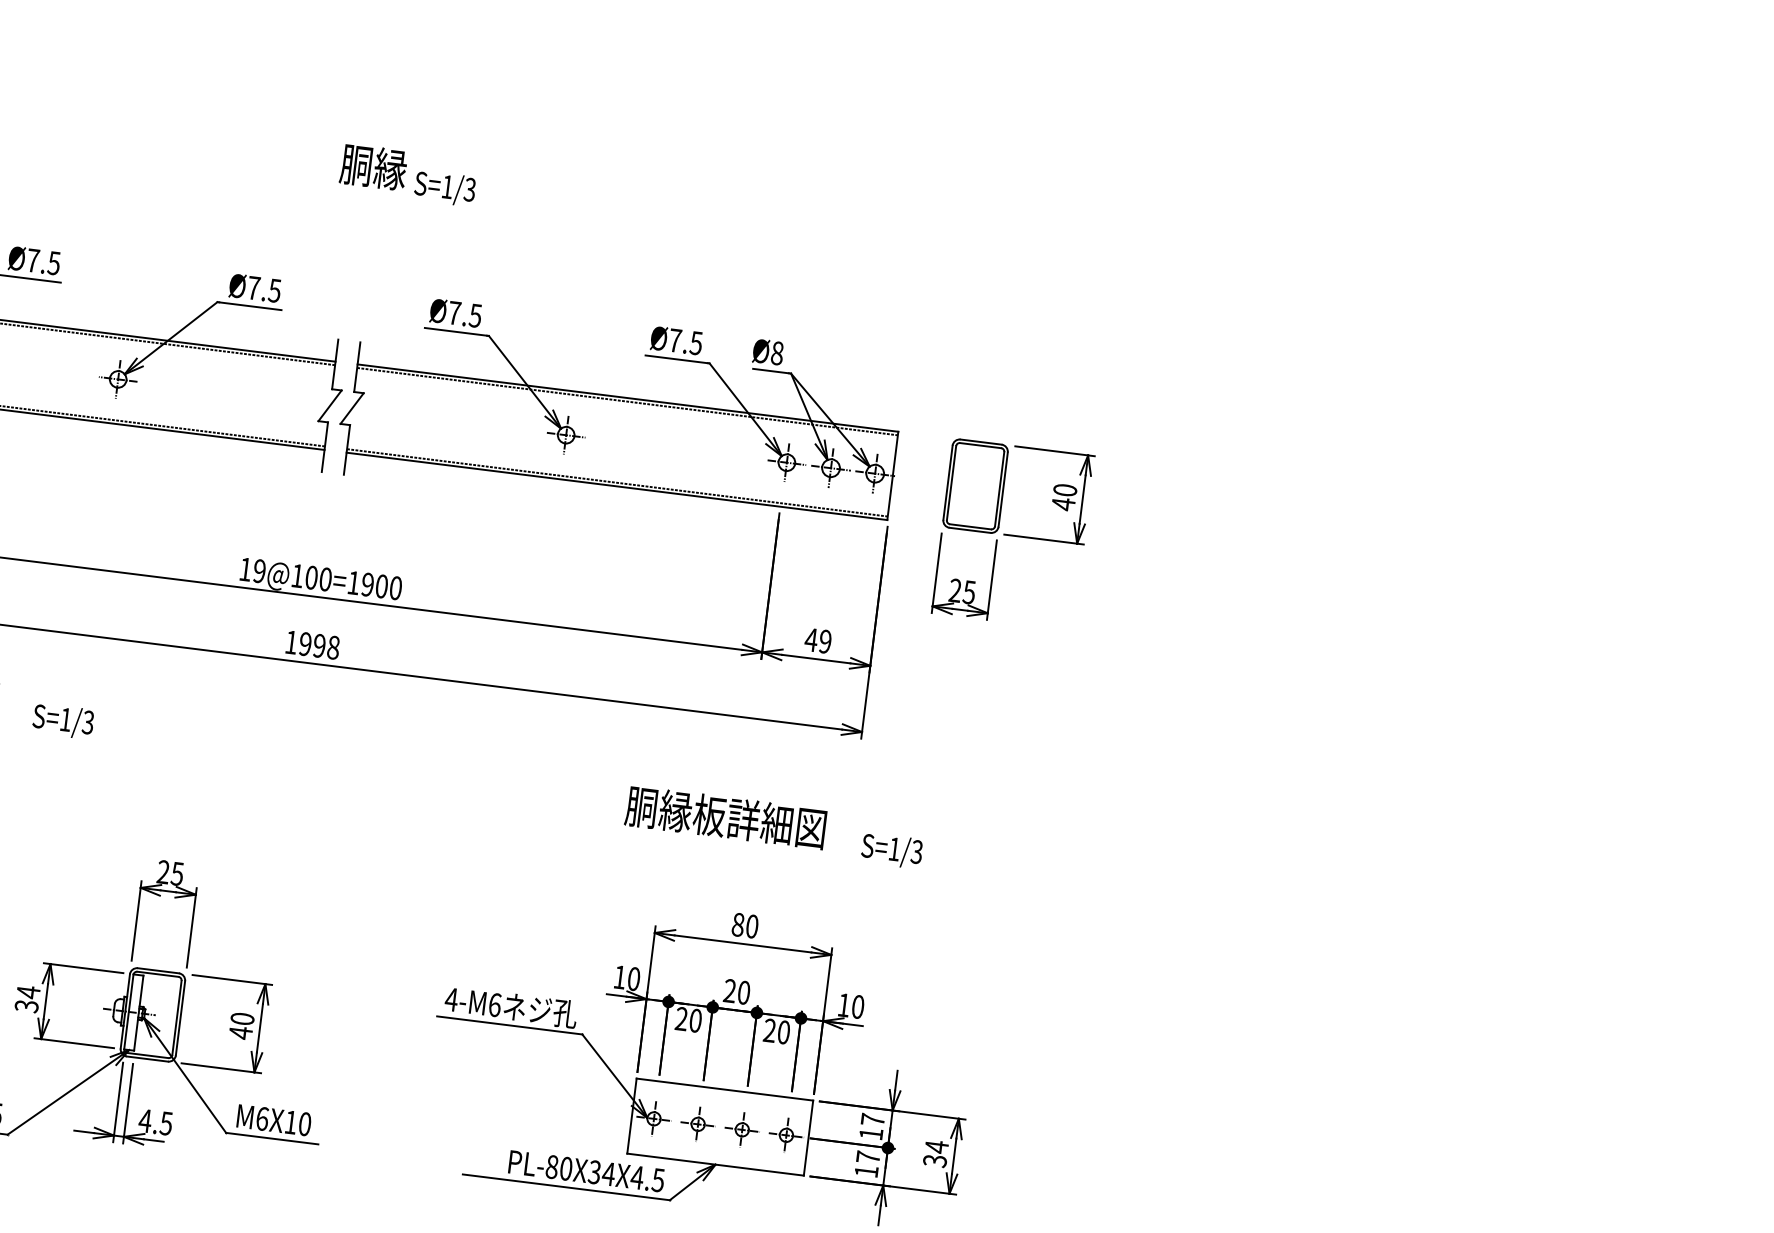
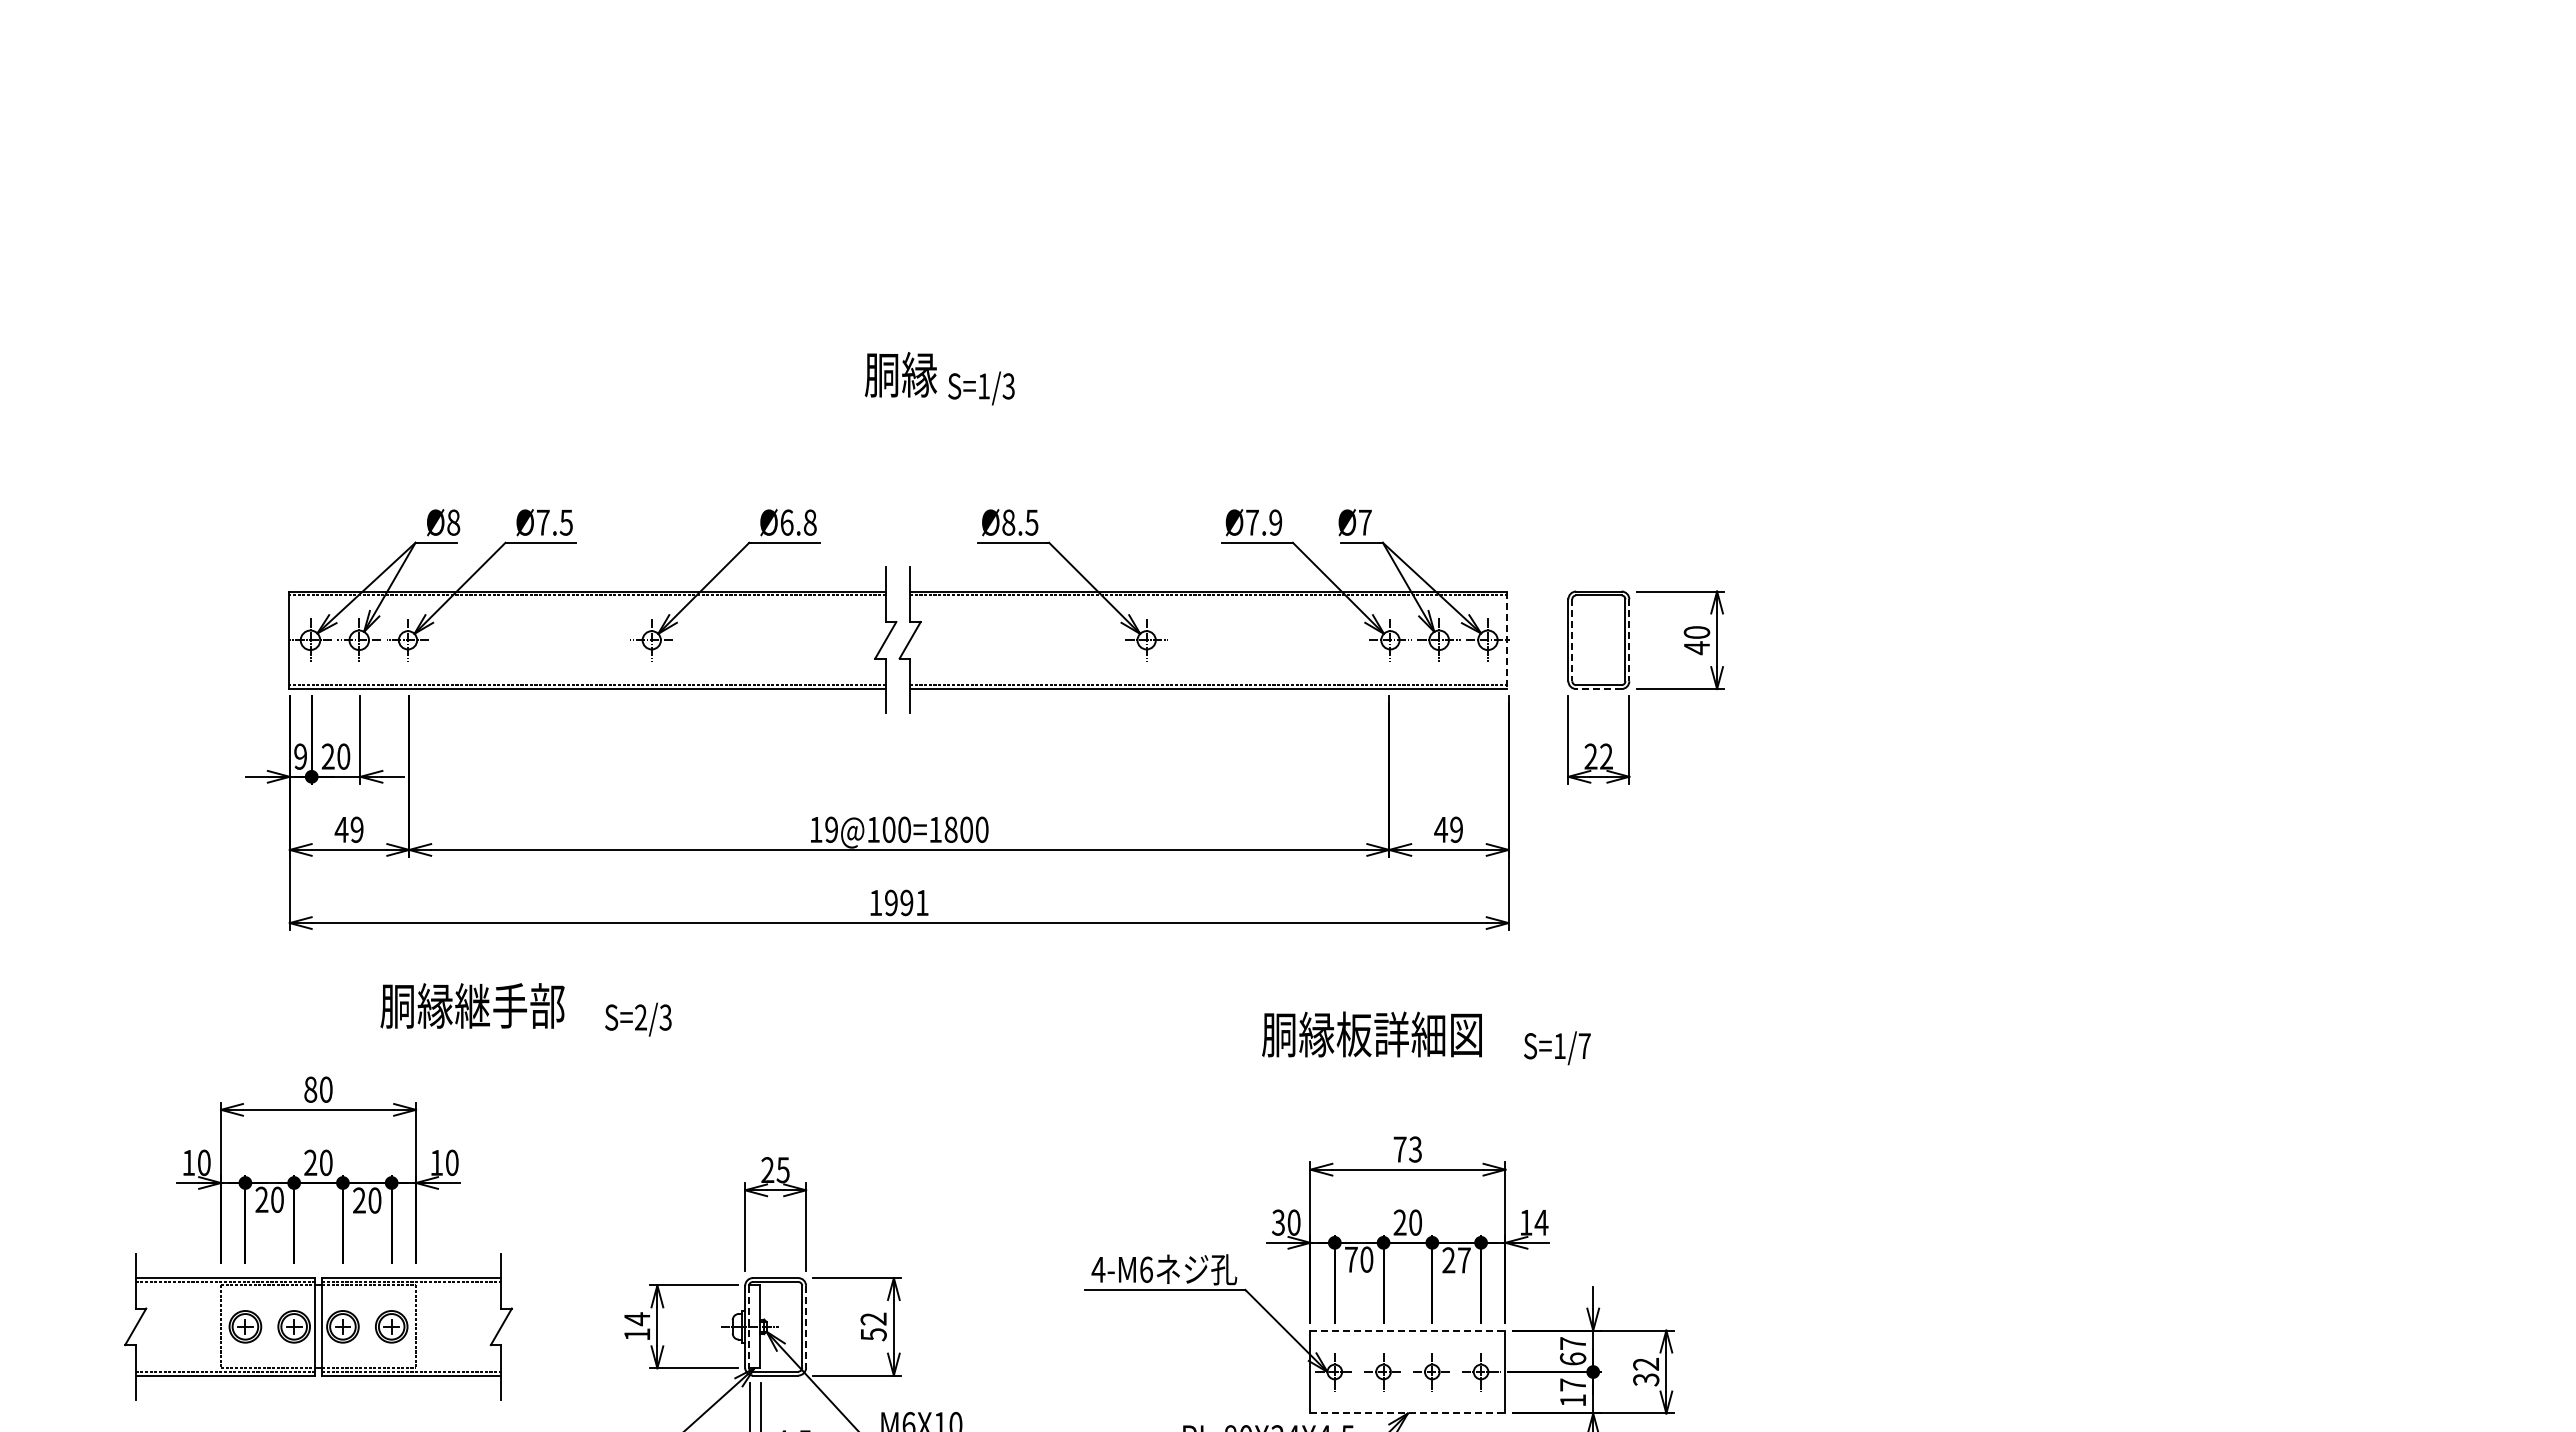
text: (264, 289) -> (798, 522), Ø7.5 -> Ø6.8
text: (454, 313) -> (1008, 522), Ø7.5 -> Ø8.5
text: (696, 343) -> (1275, 522), Ø7.5 -> Ø7.9
text: (777, 353) -> (1365, 522), Ø8 -> Ø7
line: (892, 476) -> (1507, 640), solid -> dashed
line: (951, 483) -> (1572, 640), solid -> dashed
line: (1003, 489) -> (1629, 640), solid -> dashed
line: (969, 530) -> (1598, 689), solid -> dashed
text: (367, 584) -> (950, 829), 19@100=1900 -> 19@100=1800
text: (968, 592) -> (1605, 756), 25 -> 22
text: (333, 647) -> (922, 902), 1998 -> 1991
text: (65, 719) -> (640, 1017), S=1/3 -> S=2/3
text: (916, 852) -> (1584, 1046), S=1/3 -> S=1/7
text: (744, 925) -> (1407, 1149), 80 -> 73
text: (619, 977) -> (1278, 1222), 10 -> 30
text: (26, 1006) -> (637, 1334), 34 -> 14
text: (858, 1006) -> (1541, 1222), 10 -> 14
line: (129, 1011) -> (749, 1326), solid -> dashed
line: (180, 1018) -> (806, 1326), solid -> dashed
text: (681, 1018) -> (1351, 1259), 20 -> 70
text: (241, 1025) -> (873, 1326), 40 -> 52
text: (784, 1032) -> (1464, 1260), 20 -> 27
line: (724, 1089) -> (1407, 1330), solid -> dashed
text: (870, 1133) -> (1572, 1358), 17 -> 67
text: (936, 1147) -> (1645, 1364), 34 -> 32
line: (715, 1164) -> (1407, 1413), solid -> dashed

